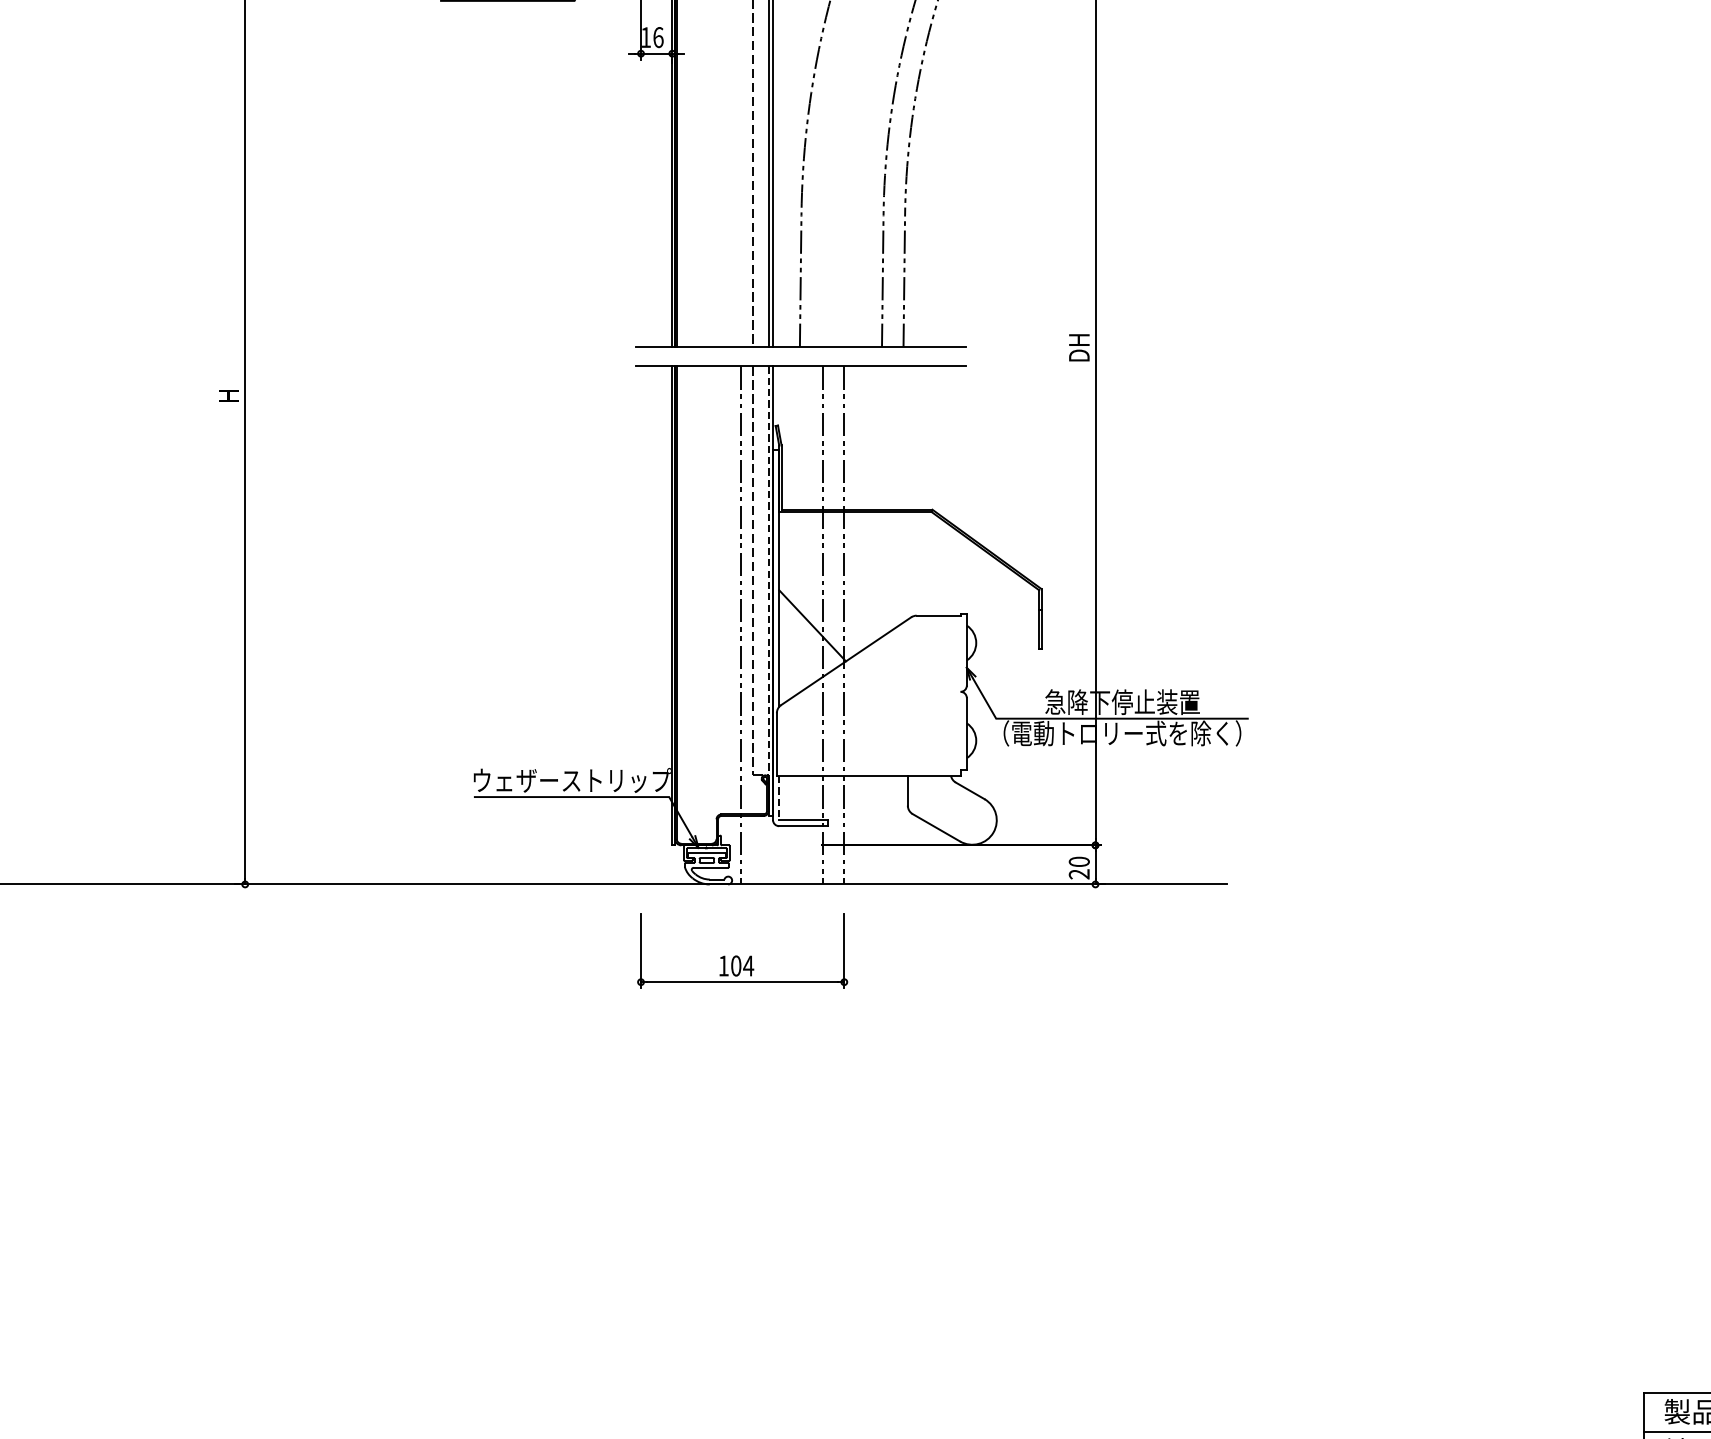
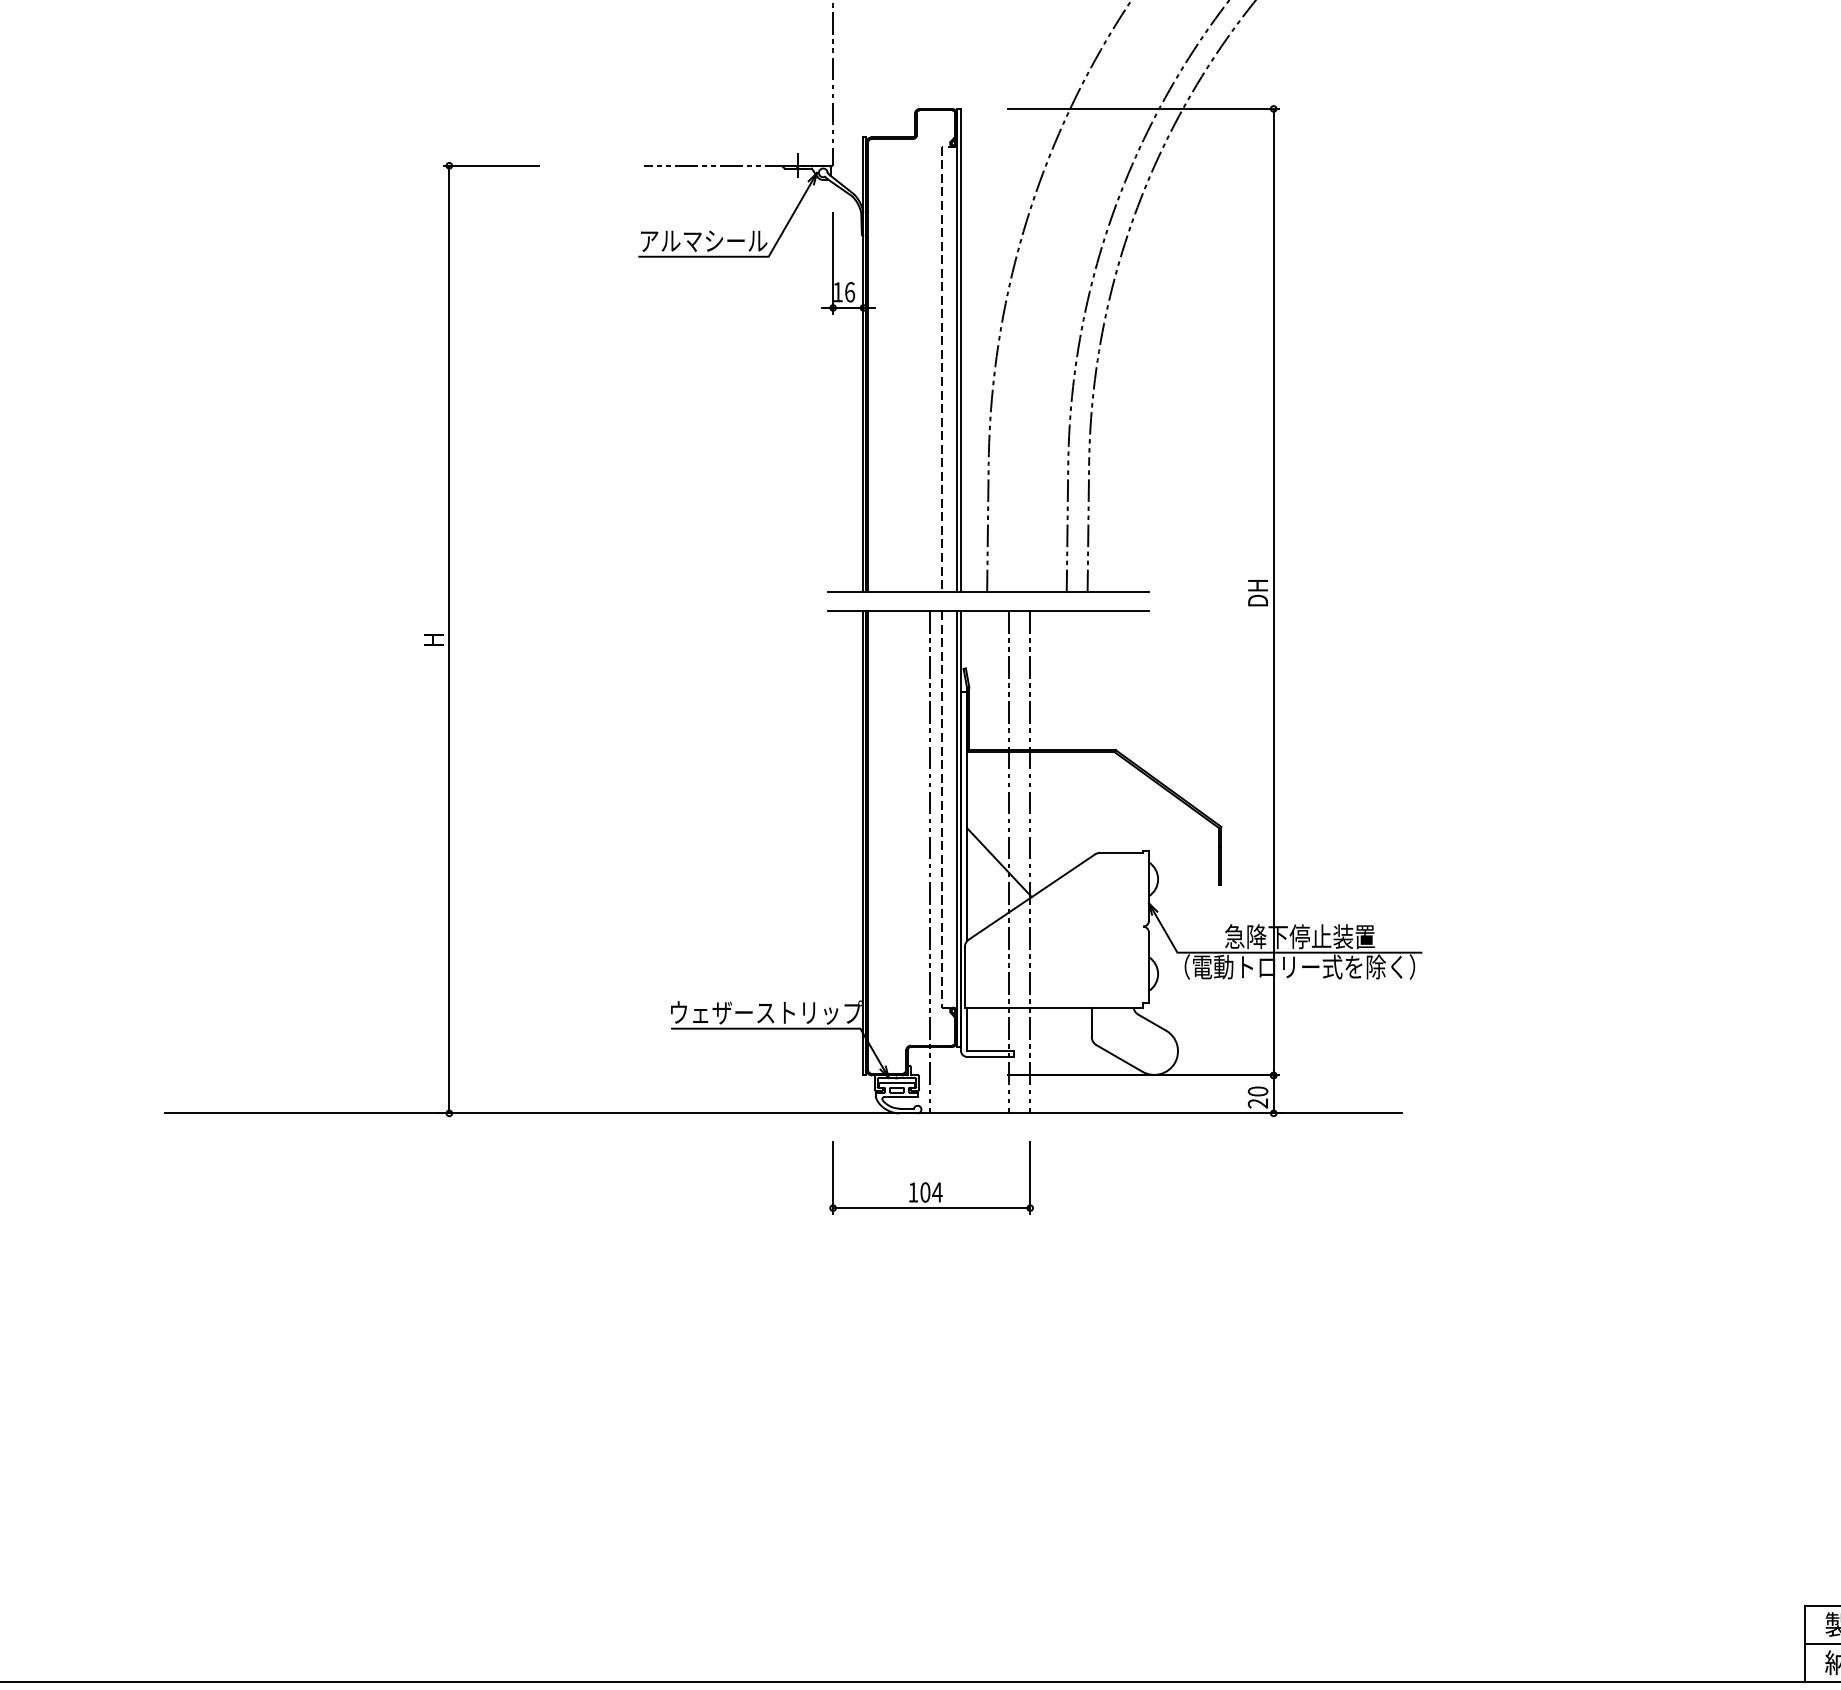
line: (768, 591) -> (956, 829), dashed -> solid
line: (779, 798) -> (967, 1030), dashed -> solid

